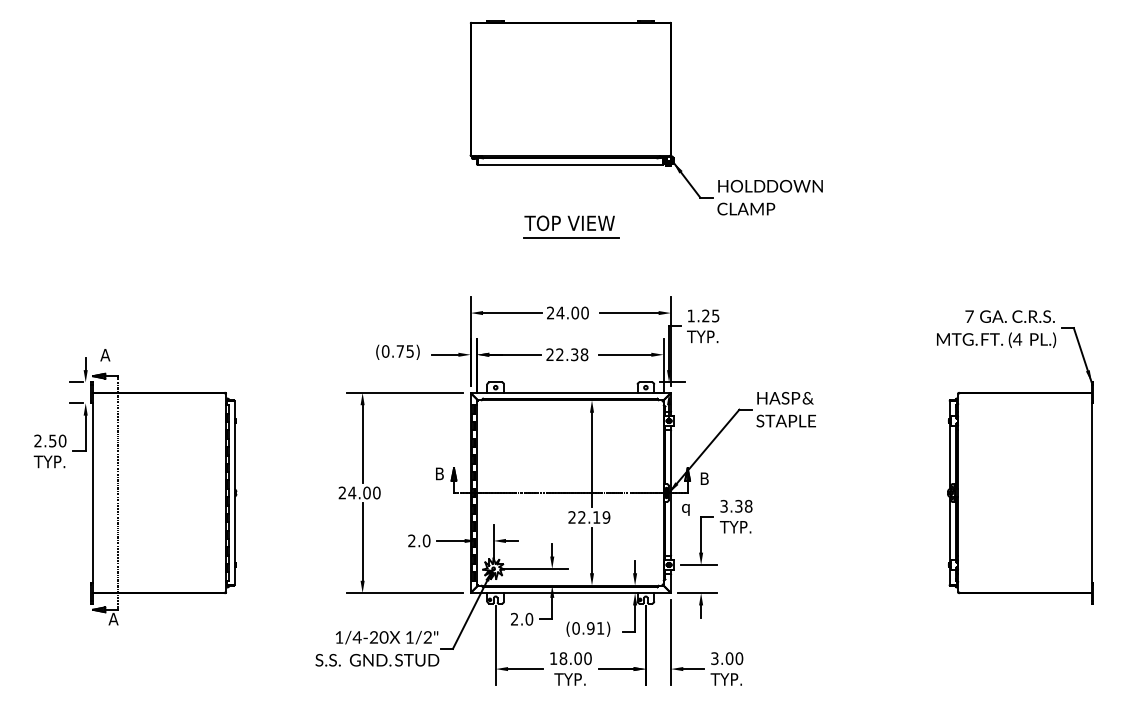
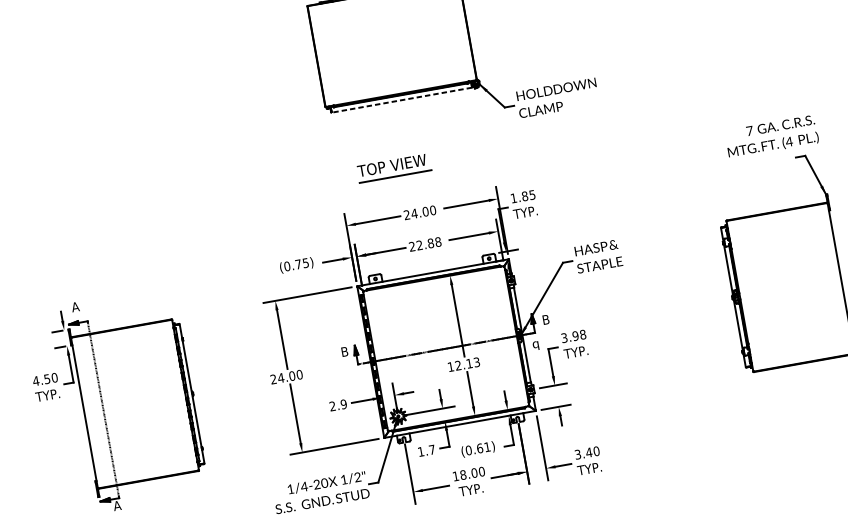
line: (569, 164) -> (401, 100), solid -> dashed
part: (571, 226) -> (393, 167), moved
text: (705, 315) -> (524, 196), 1.25 -> 1.85
text: (996, 328) -> (771, 136), moved
text: (574, 354) -> (430, 243), 22.38 -> 22.88
text: (38, 440) -> (36, 380), 2.50 -> 4.50
text: (738, 506) -> (575, 336), 3.38 -> 3.98
text: (589, 517) -> (464, 364), 22.19 -> 12.13
text: (426, 540) -> (343, 404), 2.0 -> 2.9
text: (522, 618) -> (426, 450), 2.0 -> 1.7
text: (590, 628) -> (479, 448), (0.91) -> (0.61)
text: (729, 658) -> (589, 452), 3.00 -> 3.40

